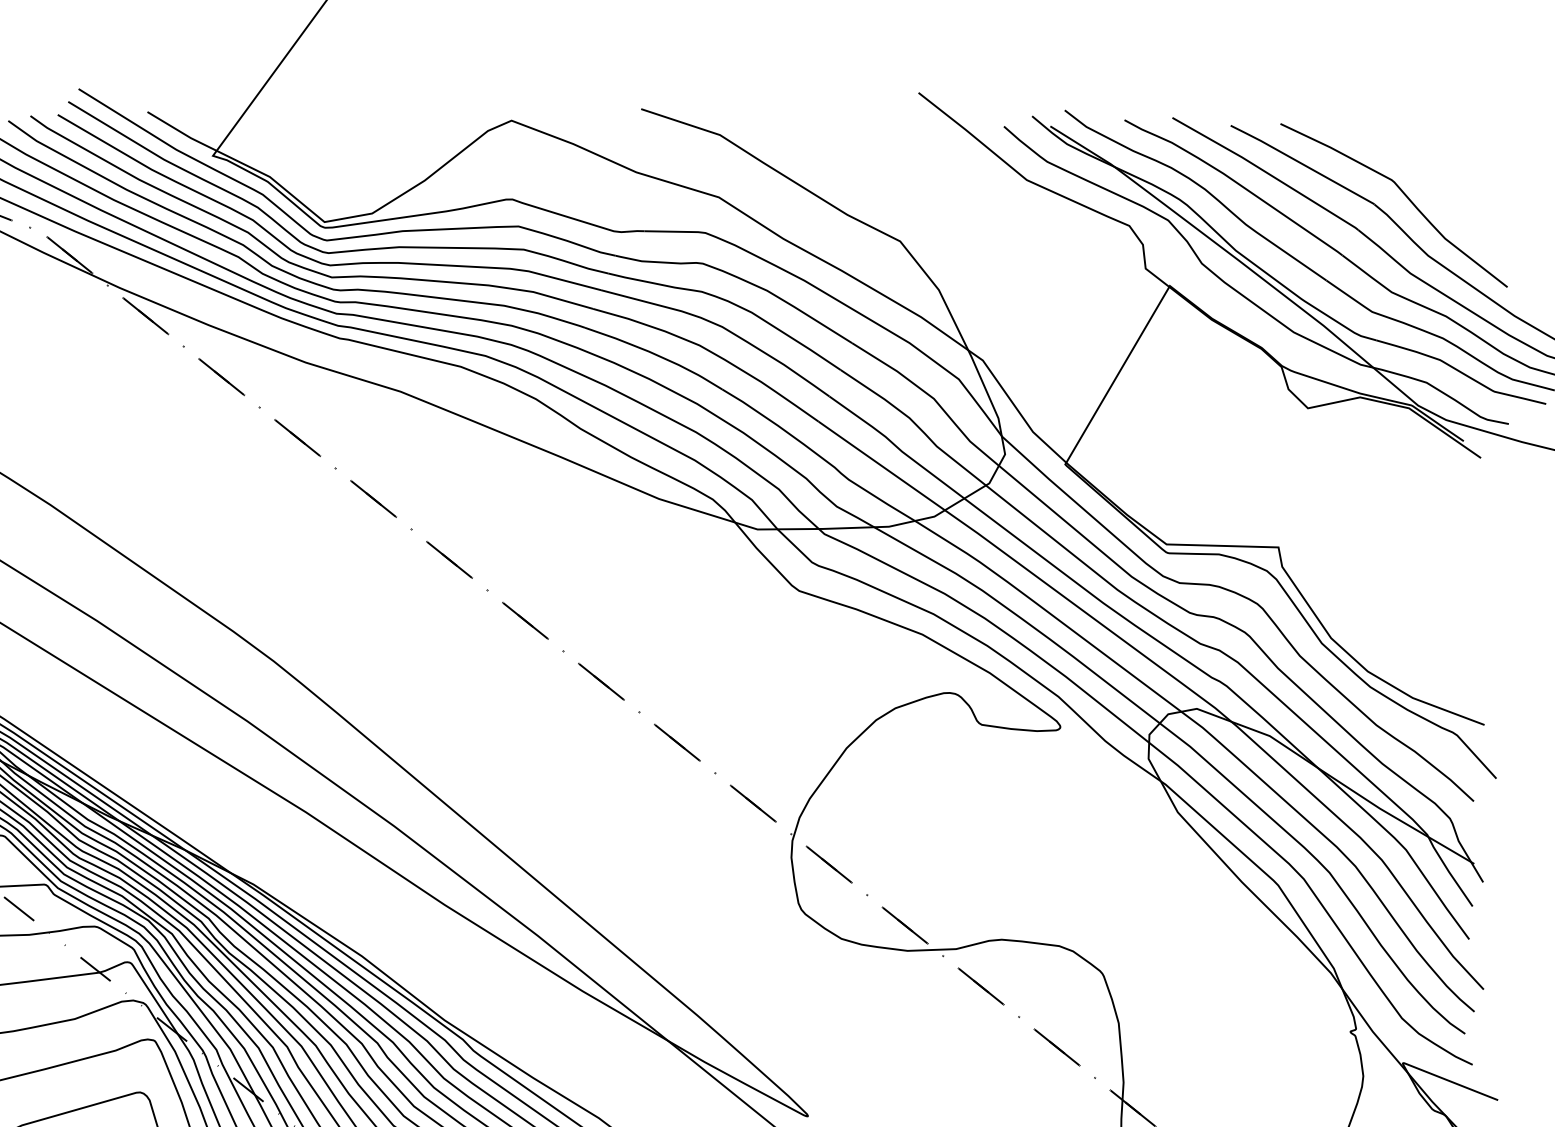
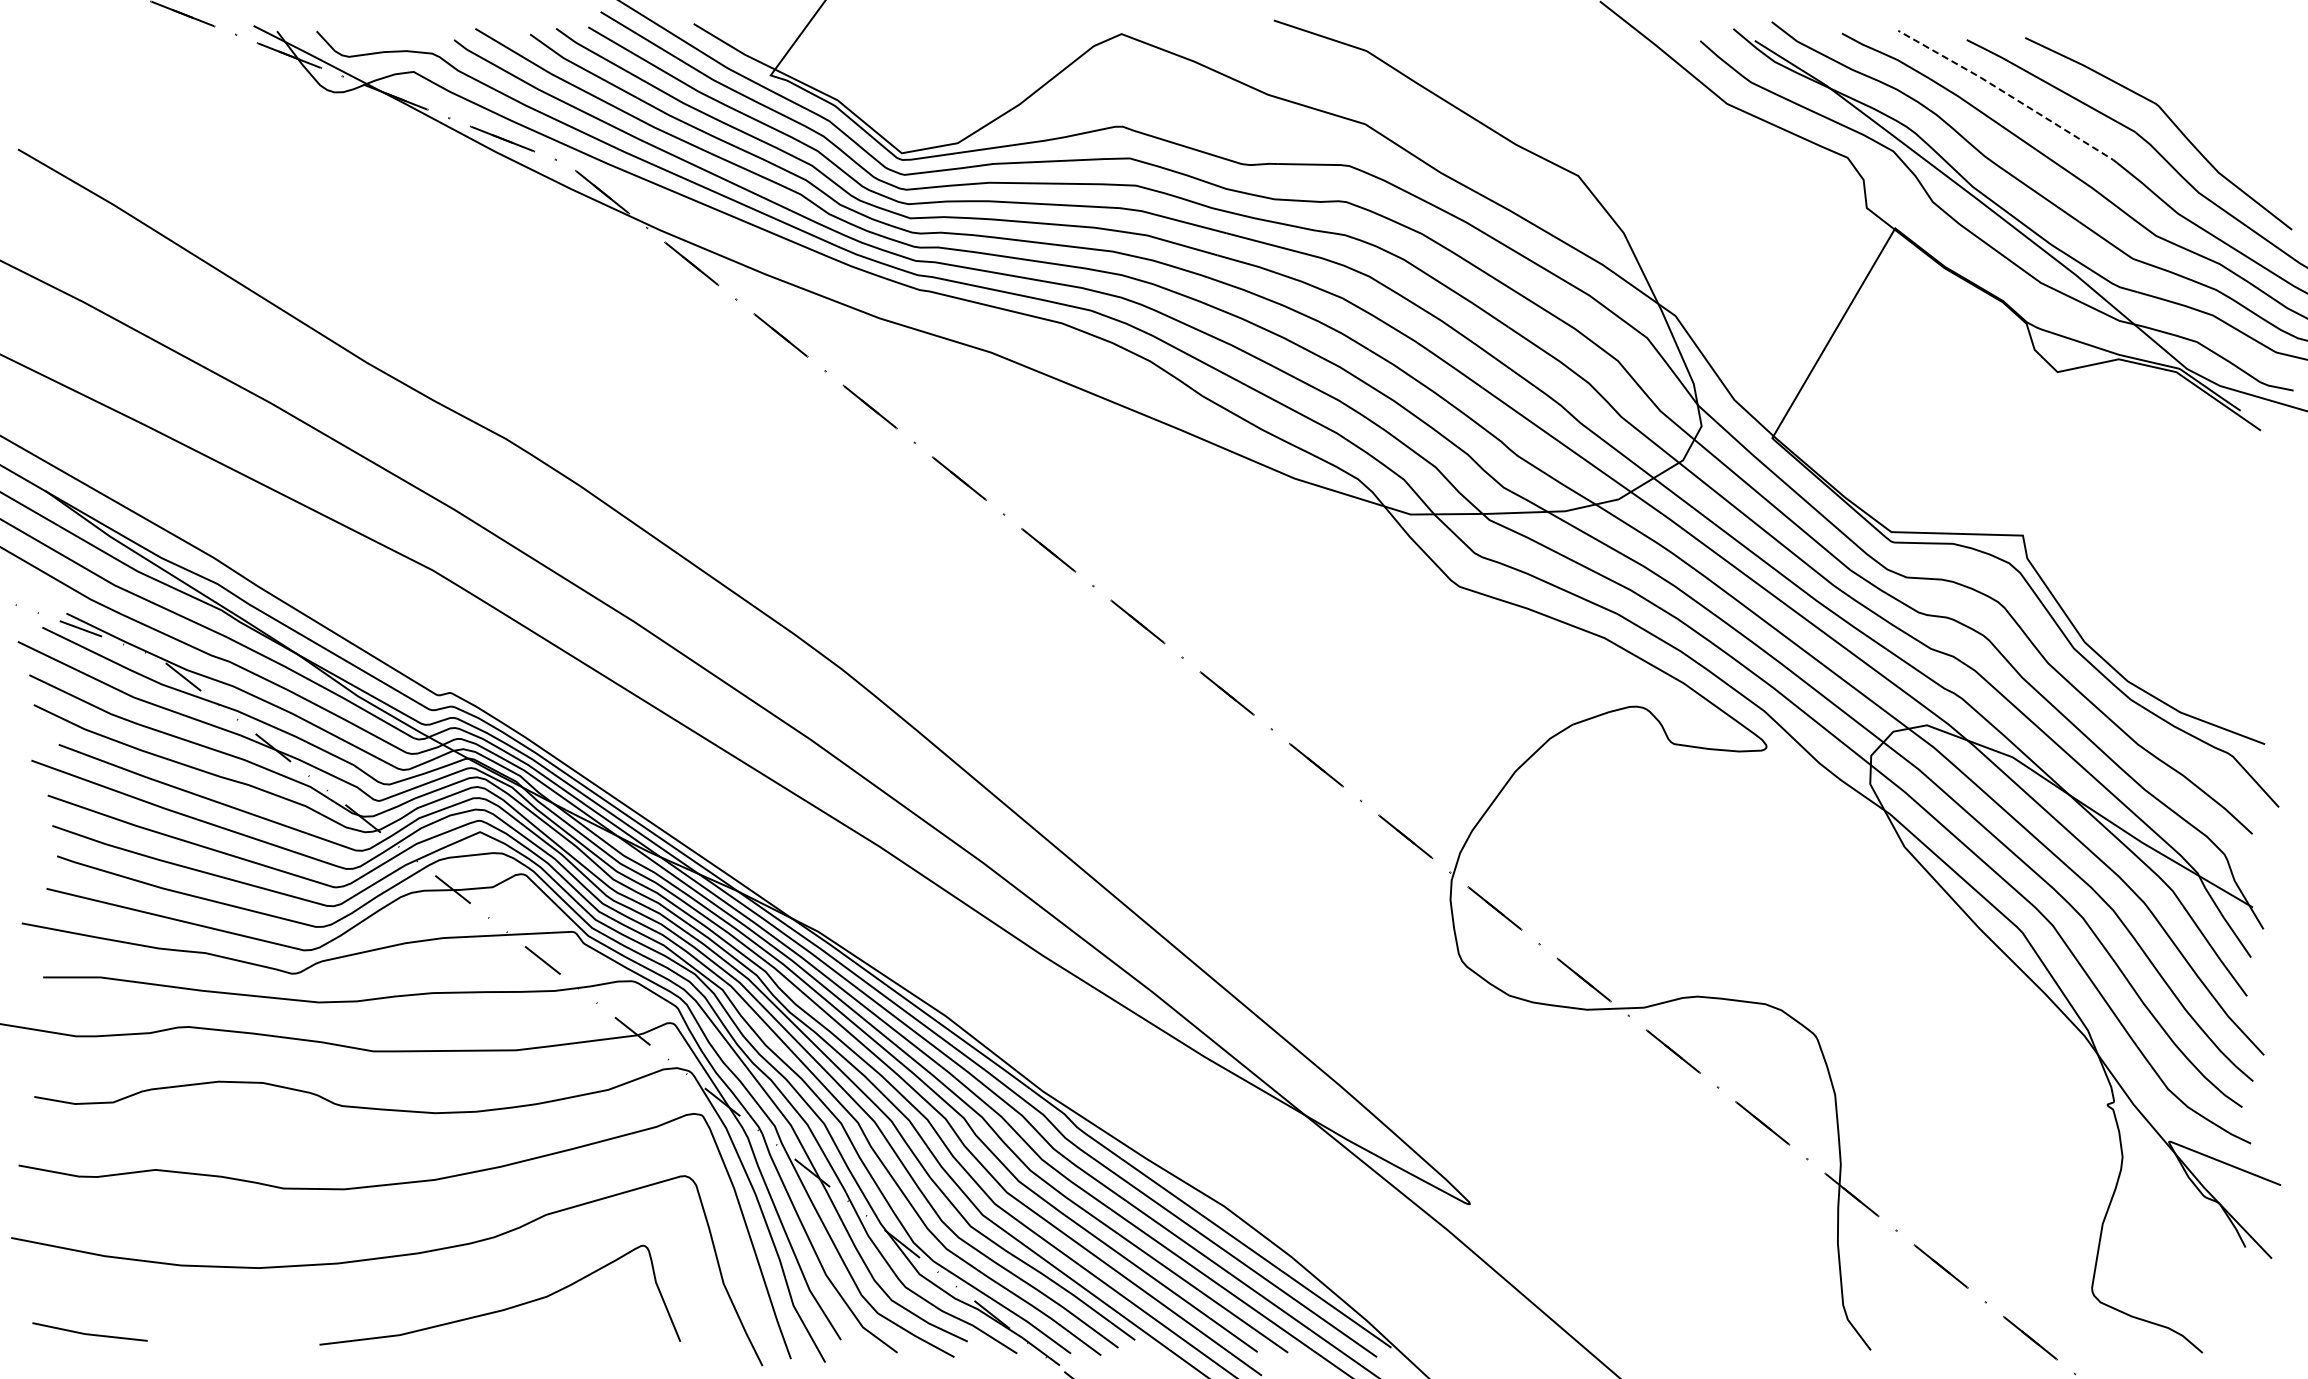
line: (1266, 172) -> (2008, 95), solid -> dashed

